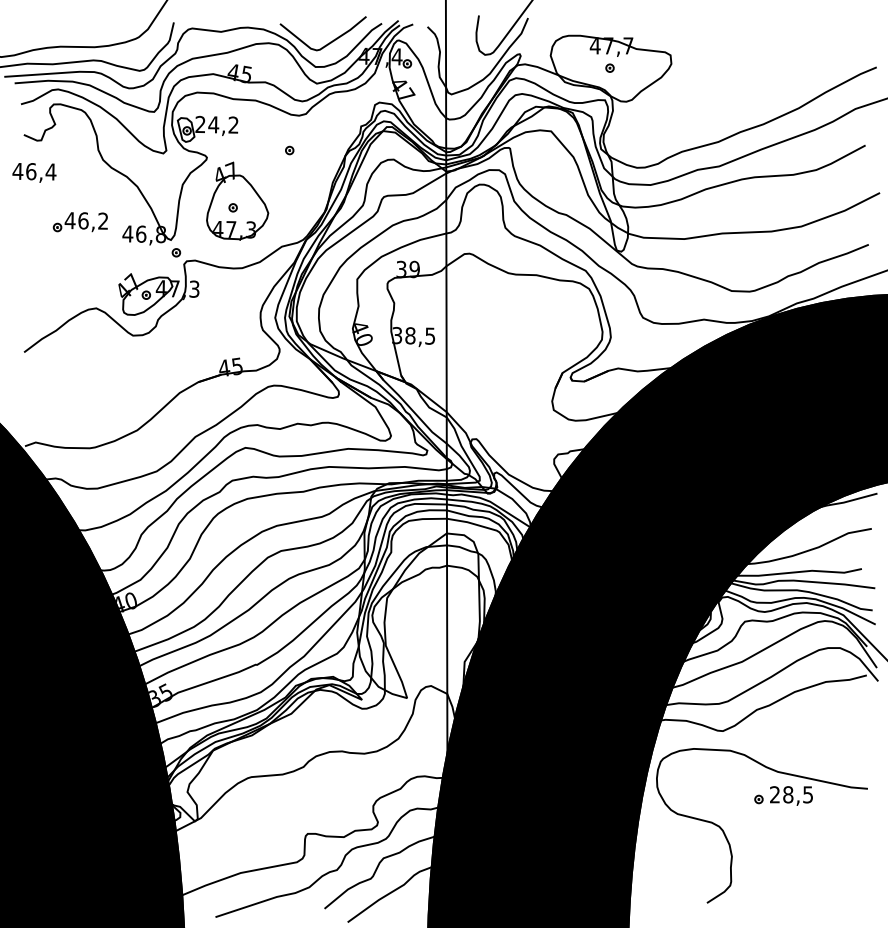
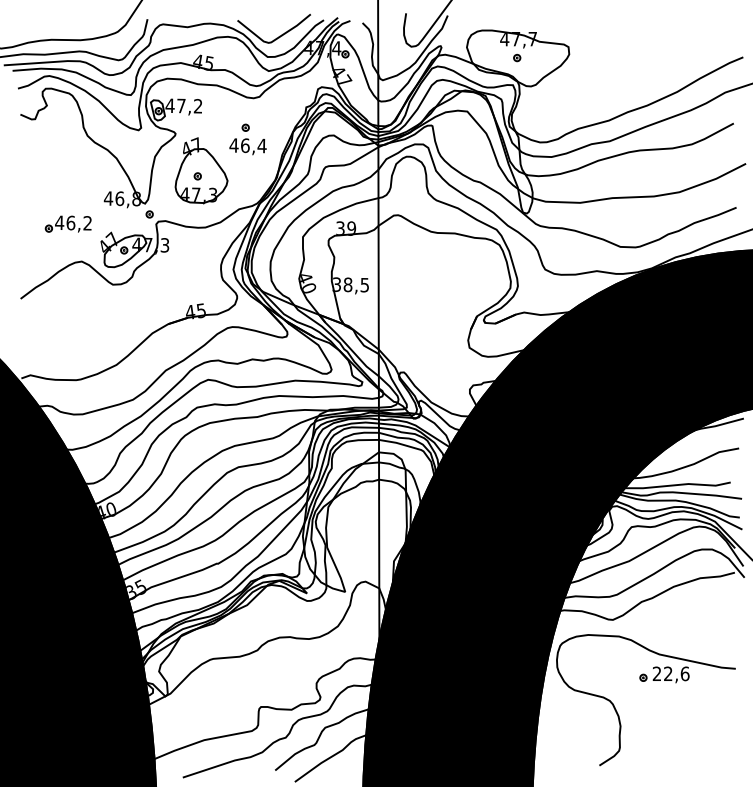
text: (207, 124) -> (176, 105), 24,2 -> 47,2
text: (34, 172) -> (248, 146), moved
part: (79, 222) -> (67, 224), moved
text: (798, 794) -> (676, 673), 28,5 -> 22,6

